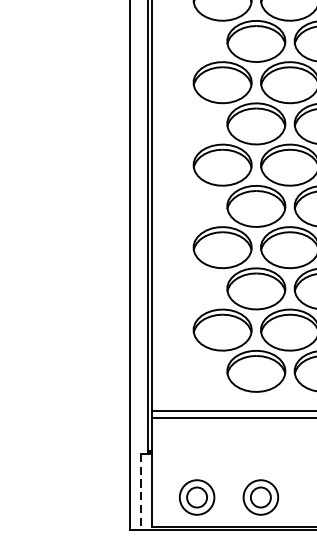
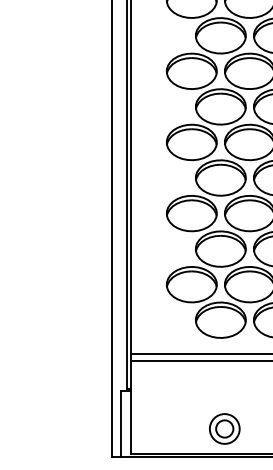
line: (141, 492) -> (121, 424), dashed -> solid
part: (196, 496) -> (169, 428), removed

